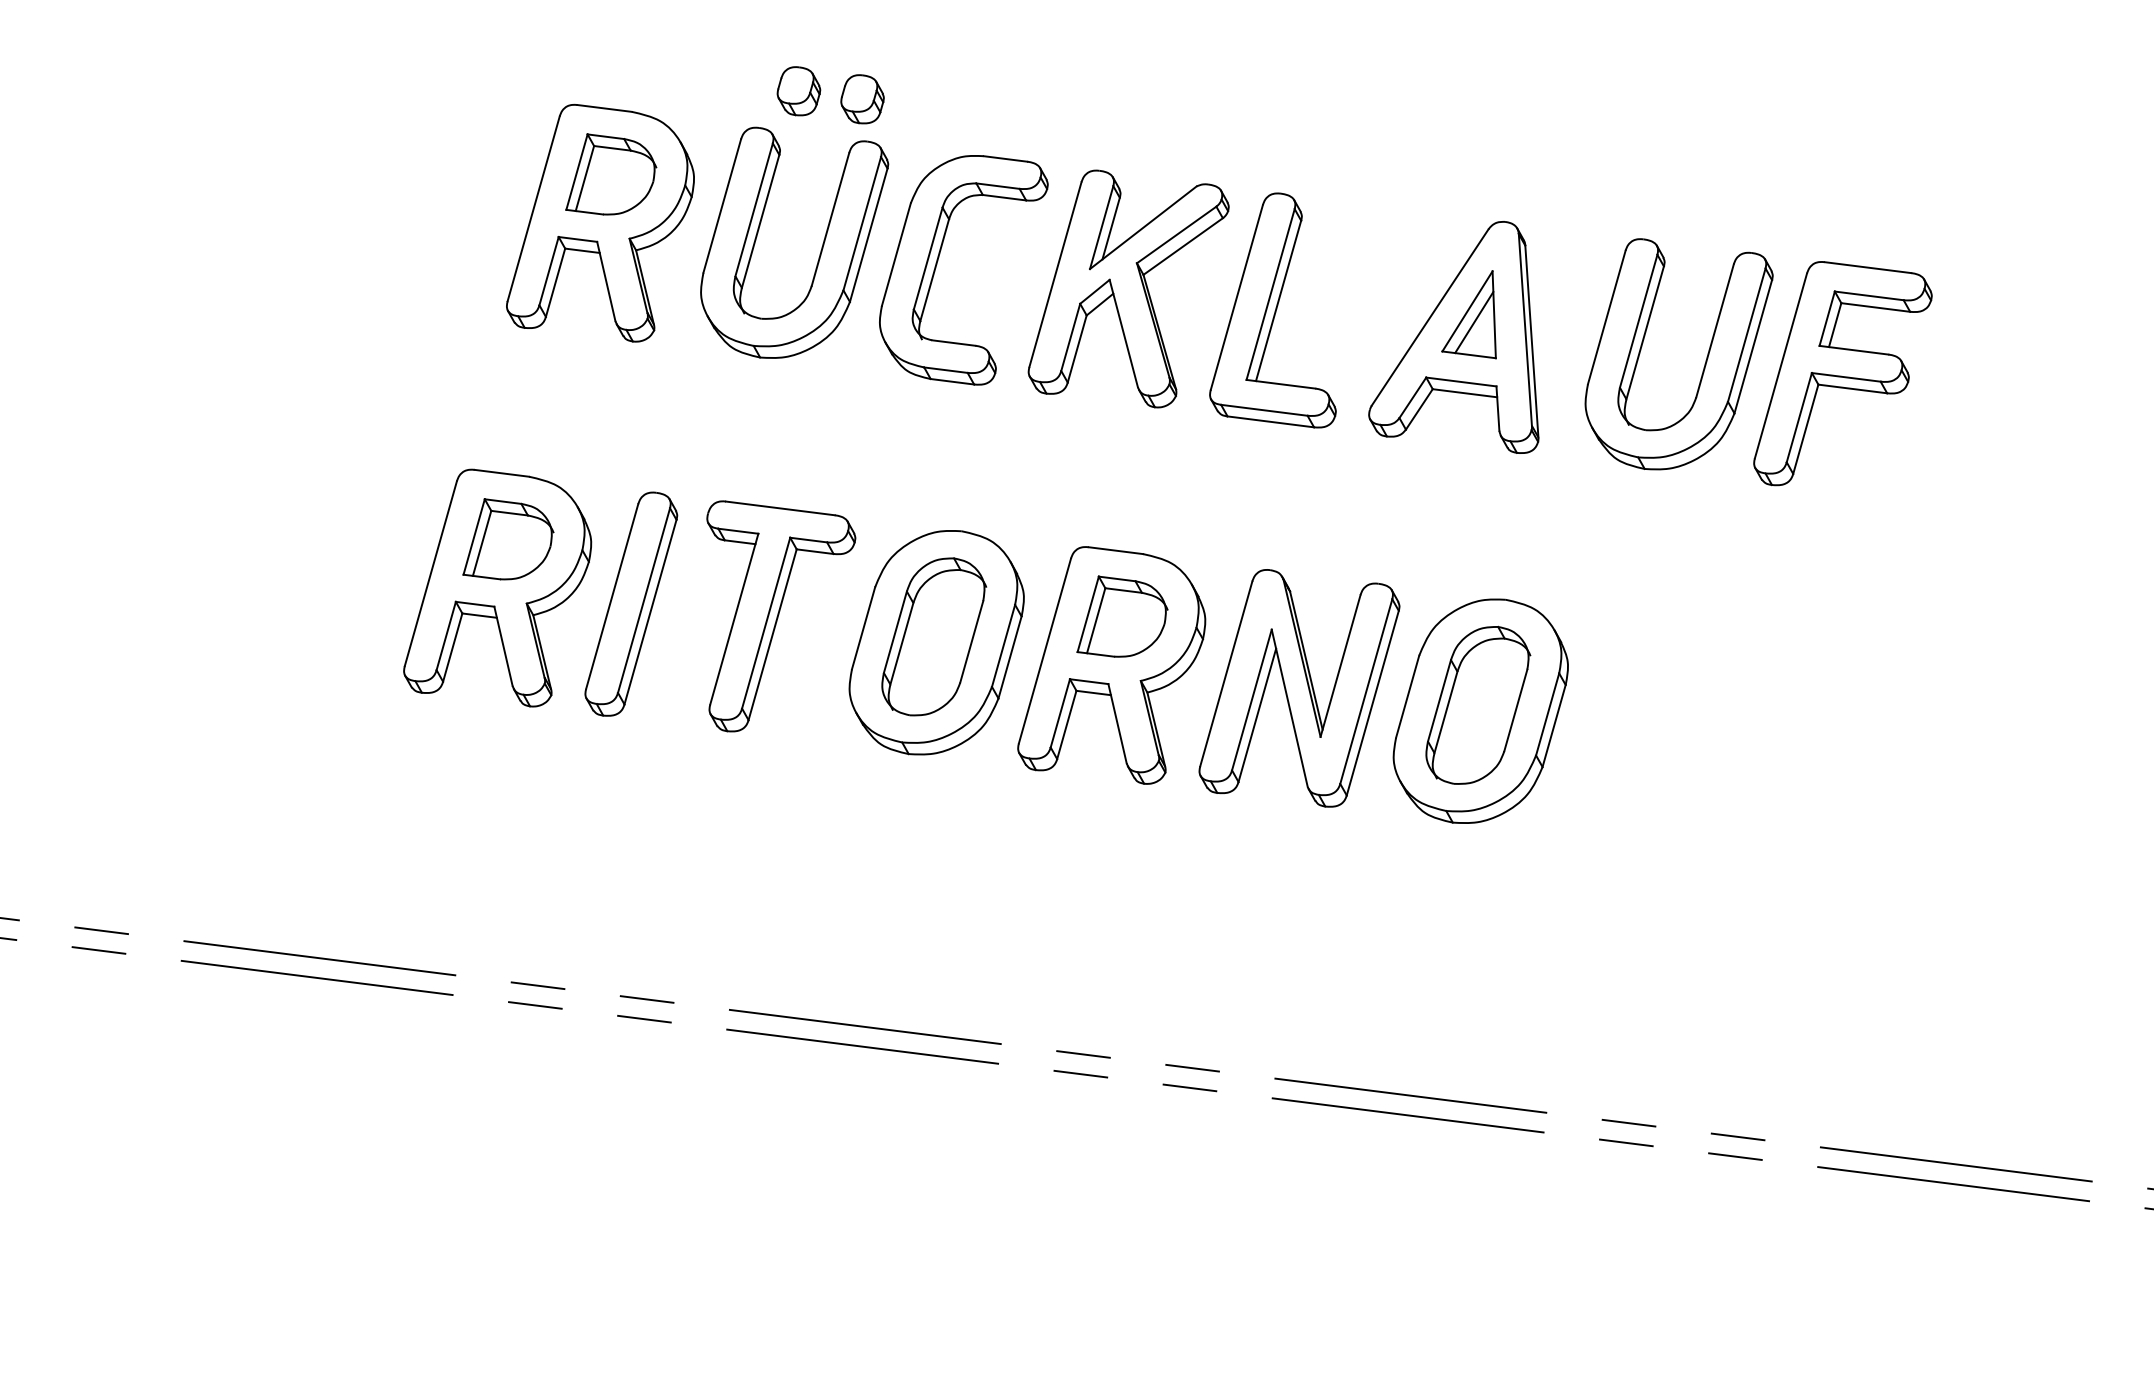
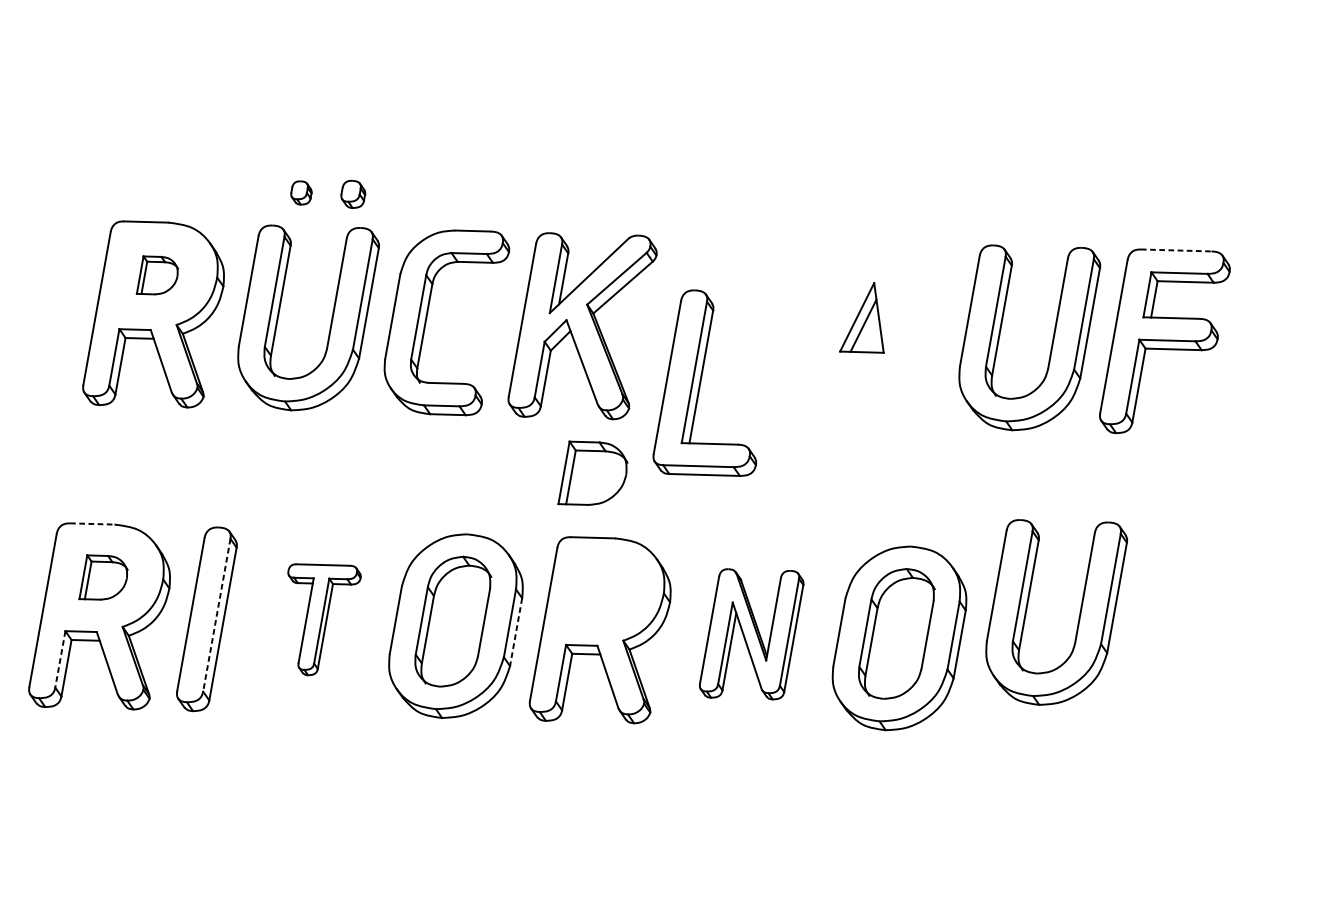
part: (798, 91) -> (301, 193), size x0.6
part: (862, 99) -> (353, 194), size x0.7
part: (611, 174) -> (157, 274), size x0.6
line: (1867, 267) -> (1175, 250), solid -> dashed
part: (1272, 310) -> (697, 385), moved
part: (1453, 337) -> (847, 339), removed
line: (502, 473) -> (92, 524), solid -> dashed
part: (508, 539) -> (102, 576), size x0.7
line: (644, 600) -> (217, 615), solid -> dashed
part: (781, 616) -> (328, 617), size x0.6
part: (1122, 616) -> (591, 471), moved
line: (446, 636) -> (60, 659), solid -> dashed
line: (1010, 657) -> (516, 632), solid -> dashed
part: (1299, 688) -> (751, 634), size x0.7
part: (1704, 704) -> (1079, 615), added

